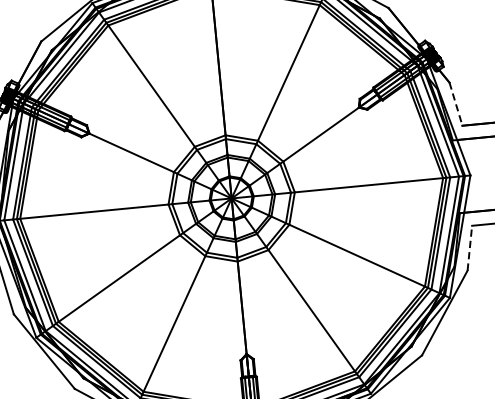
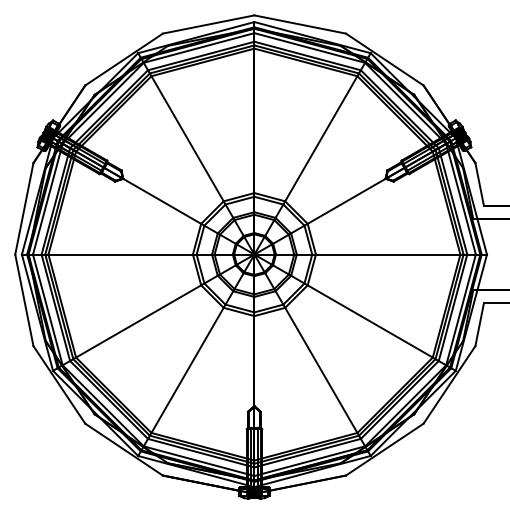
line: (455, 104) -> (479, 184), dashed -> solid
line: (469, 247) -> (479, 324), dashed -> solid

